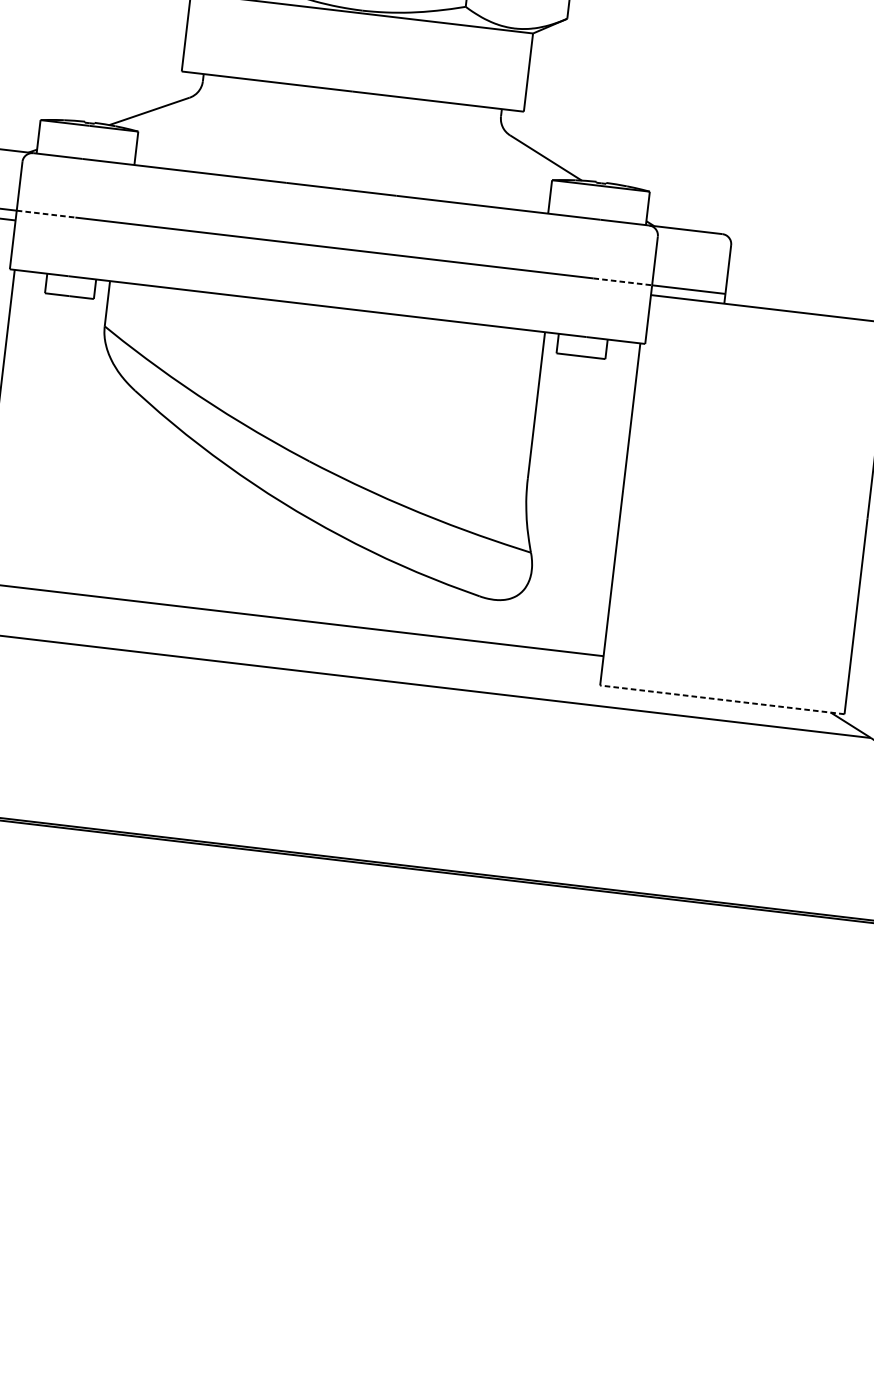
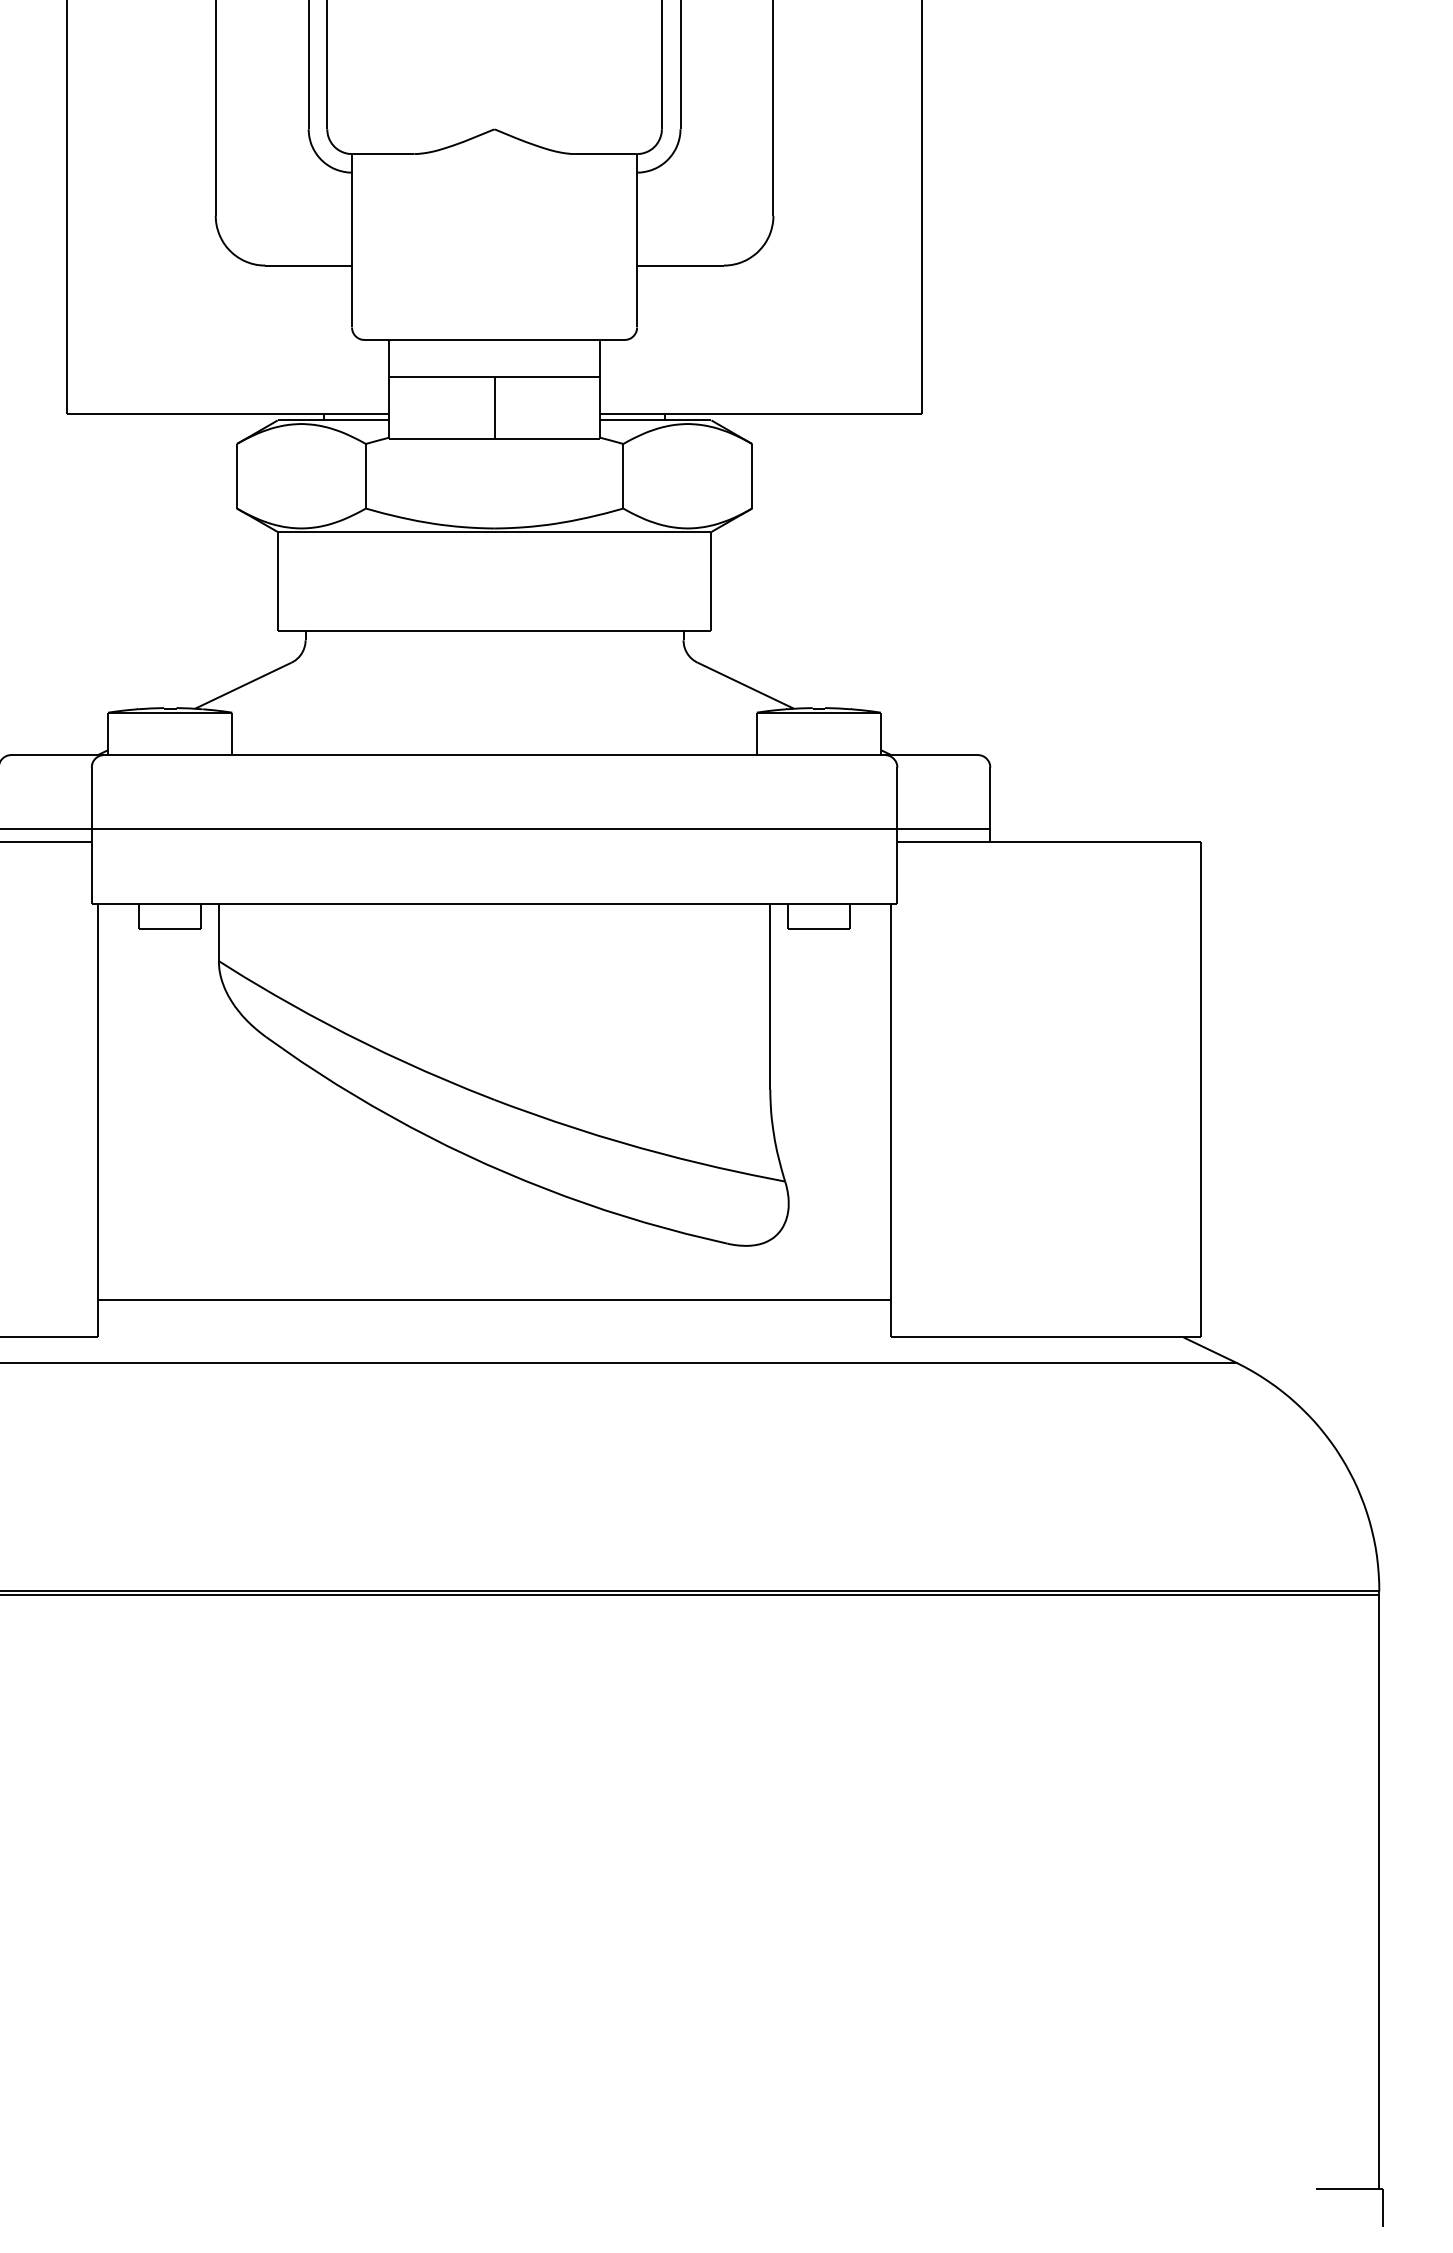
line: (46, 214) -> (129, 829), dashed -> solid
line: (623, 281) -> (860, 829), dashed -> solid
line: (722, 699) -> (1046, 1337), dashed -> solid

